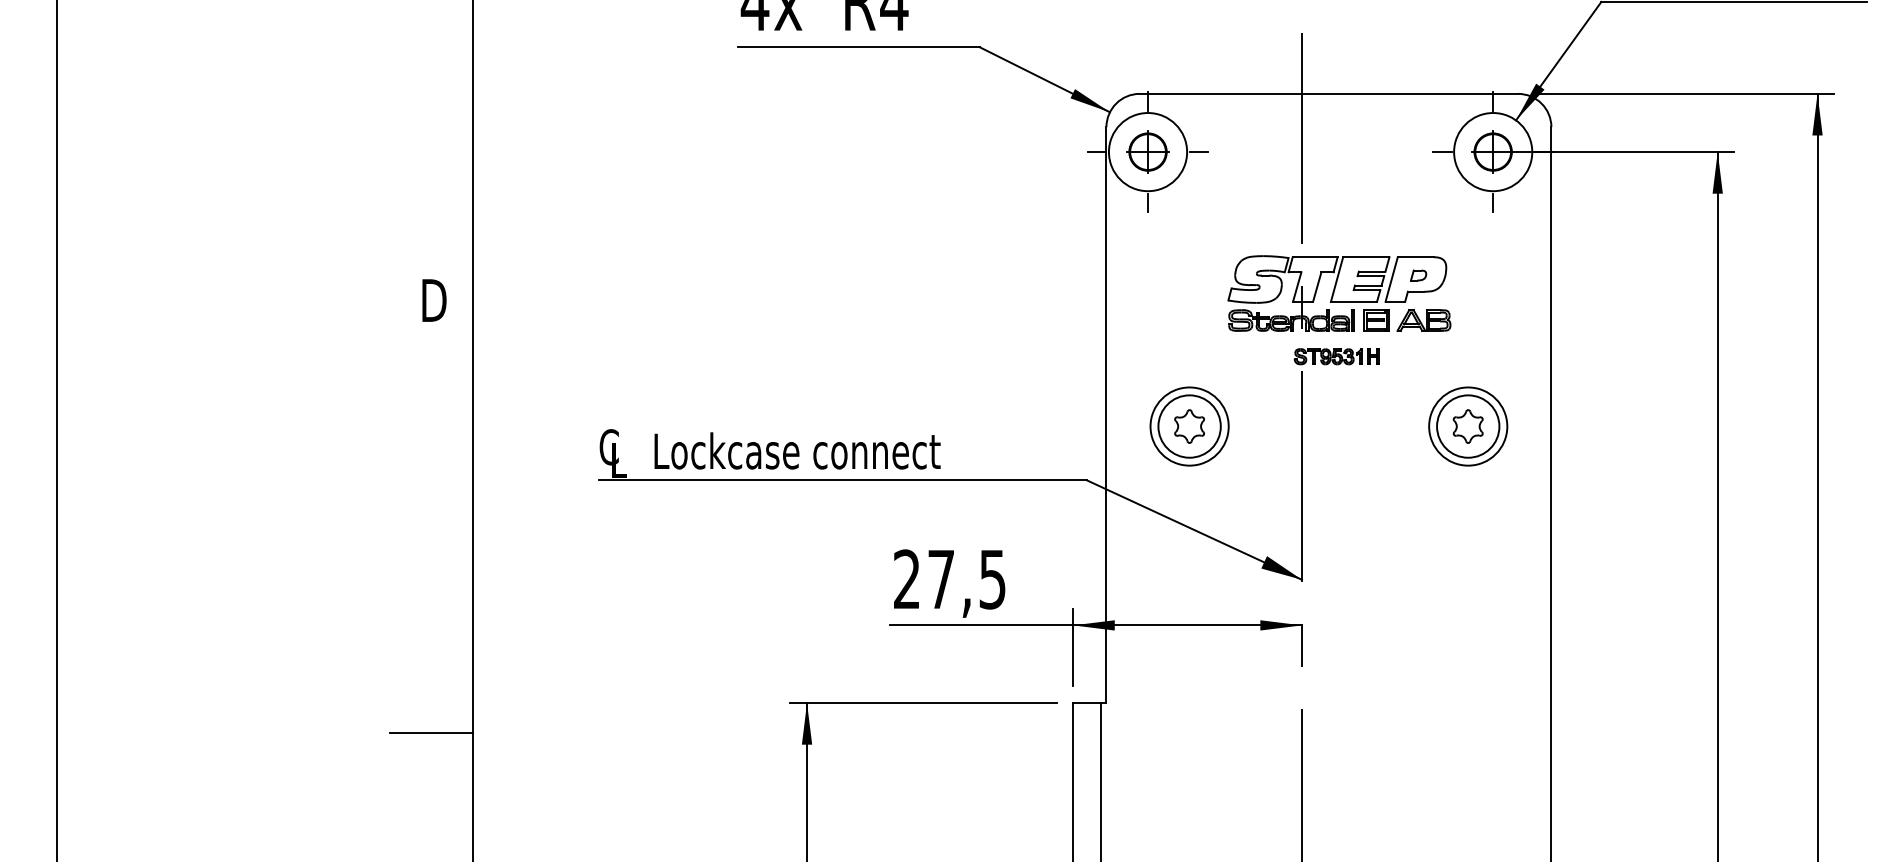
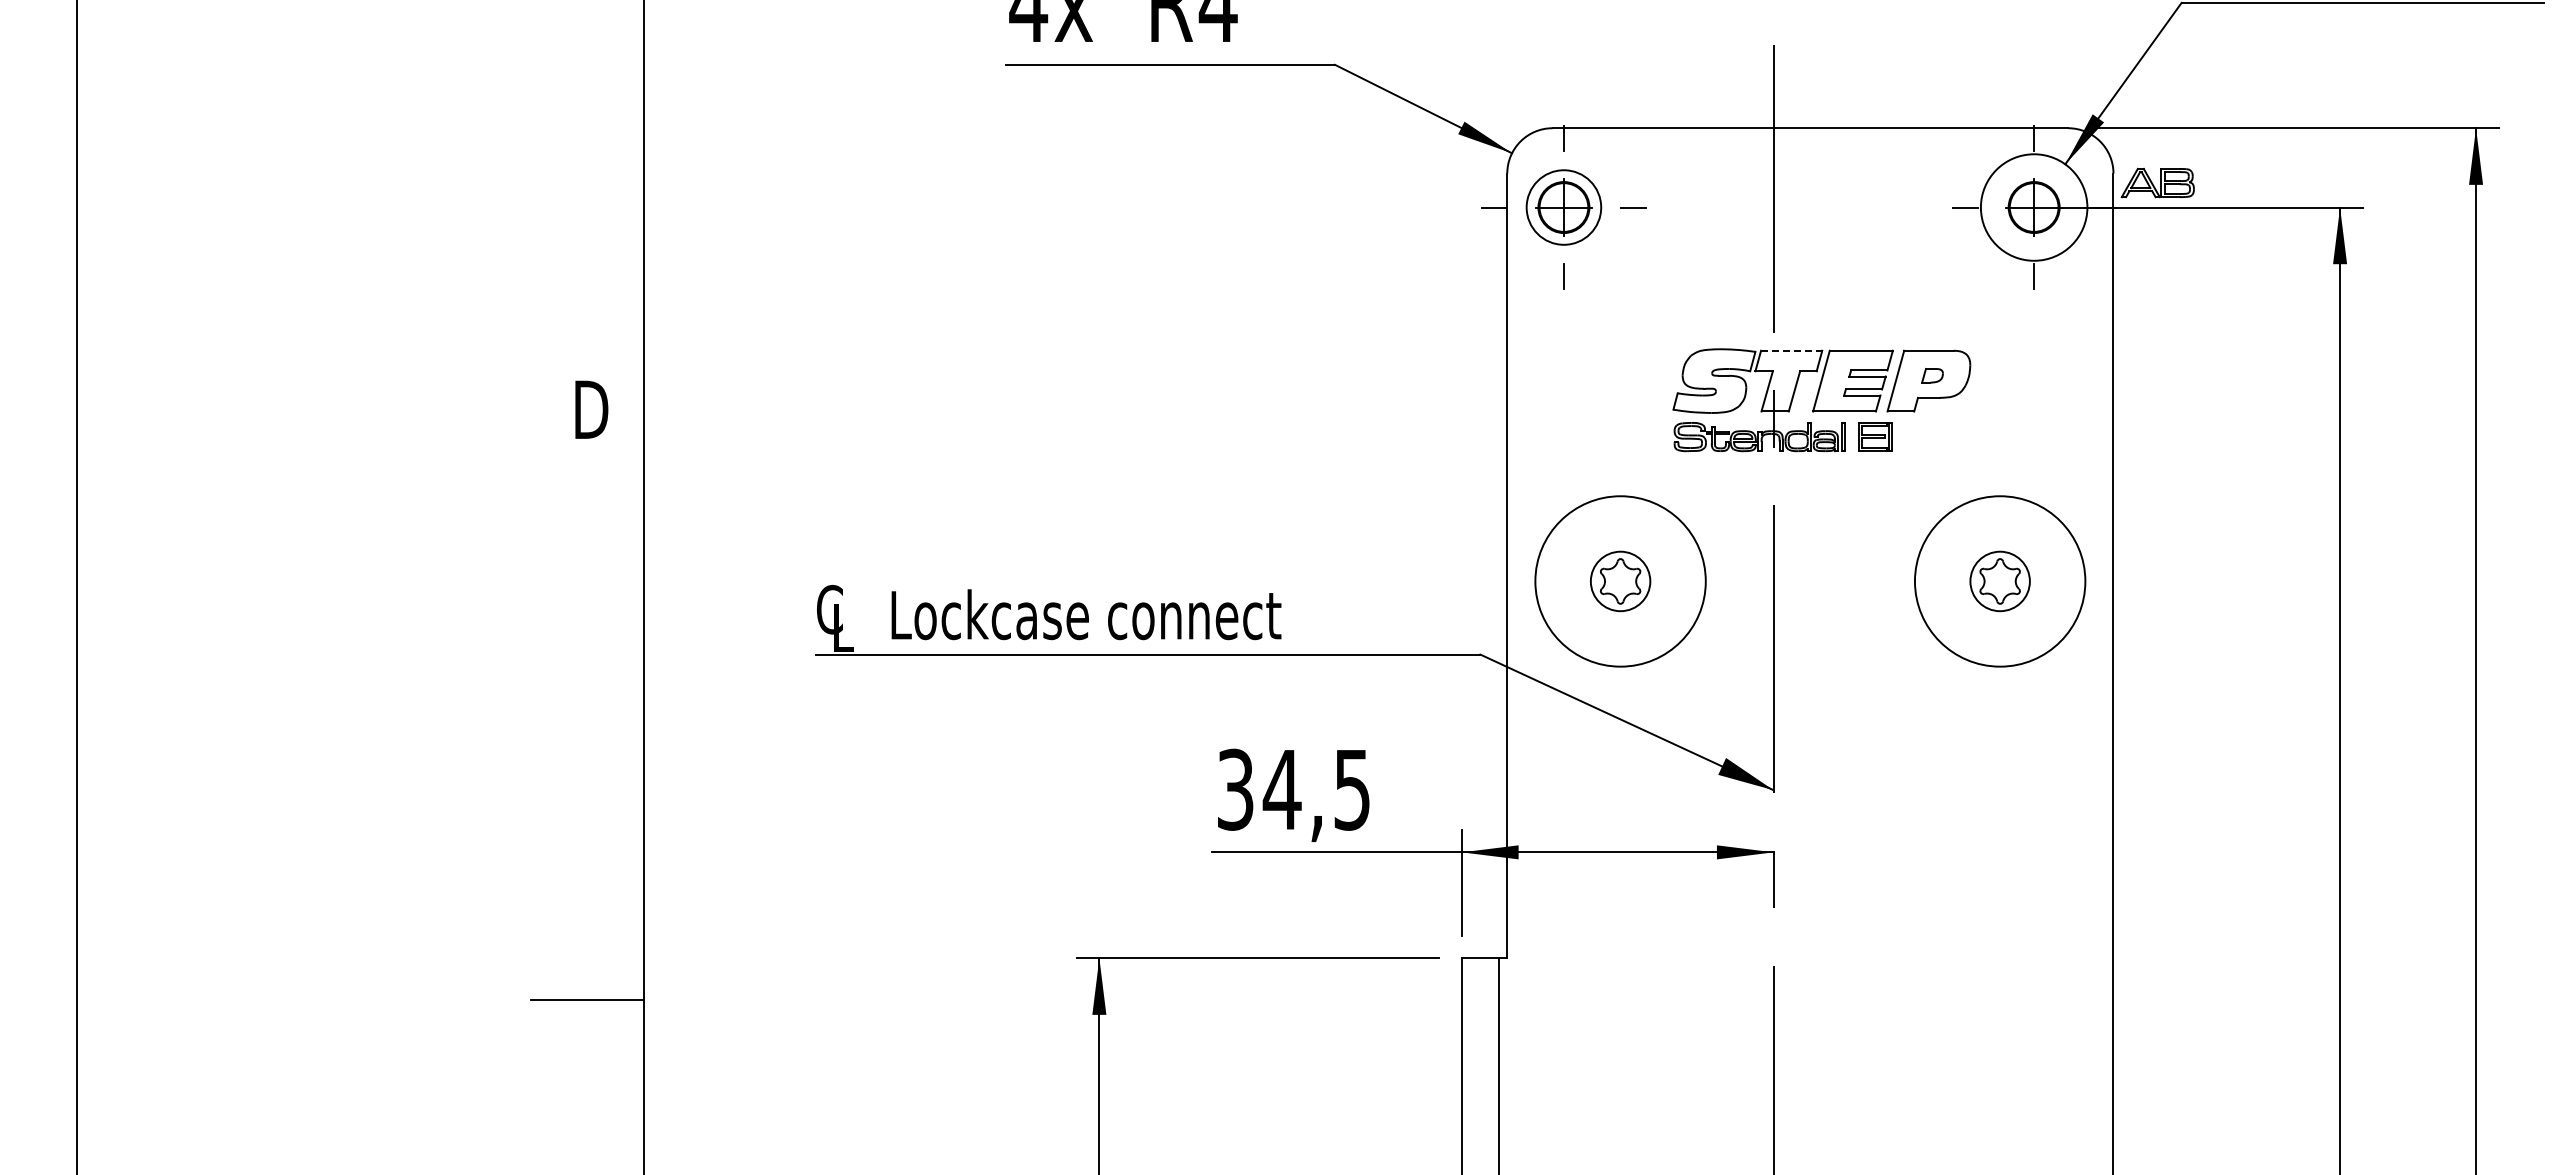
circle: (1147, 152) -> (1563, 207), size x0.7
line: (1315, 257) -> (1791, 350), solid -> dashed
part: (1423, 320) -> (2157, 182), moved
part: (1336, 356) -> (1820, 486), removed
circle: (1189, 425) -> (1620, 580), size x0.7
circle: (1467, 425) -> (1999, 580), size x0.7
circle: (1189, 426) -> (1620, 581), size x1.6
circle: (1467, 426) -> (1999, 581), size x1.6
text: (924, 579) -> (1259, 789), 27,5 -> 34,5

